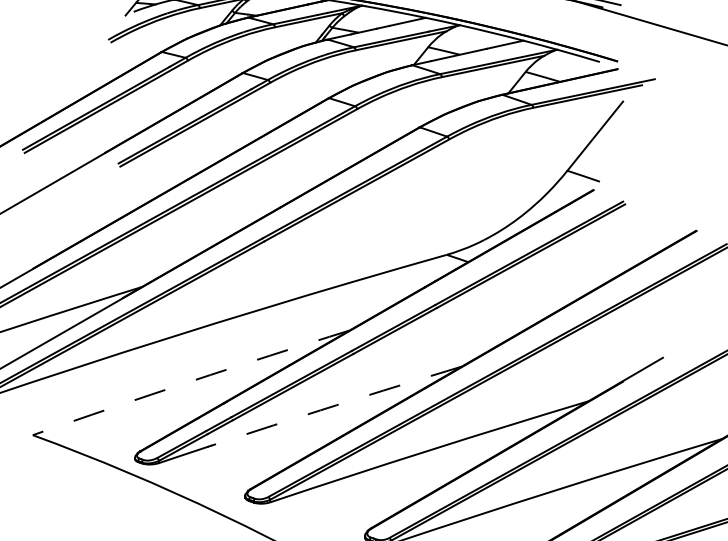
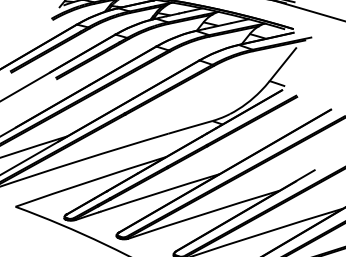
arc: (190, 381) -> (90, 181), dashed -> solid
arc: (335, 405) -> (159, 192), dashed -> solid

